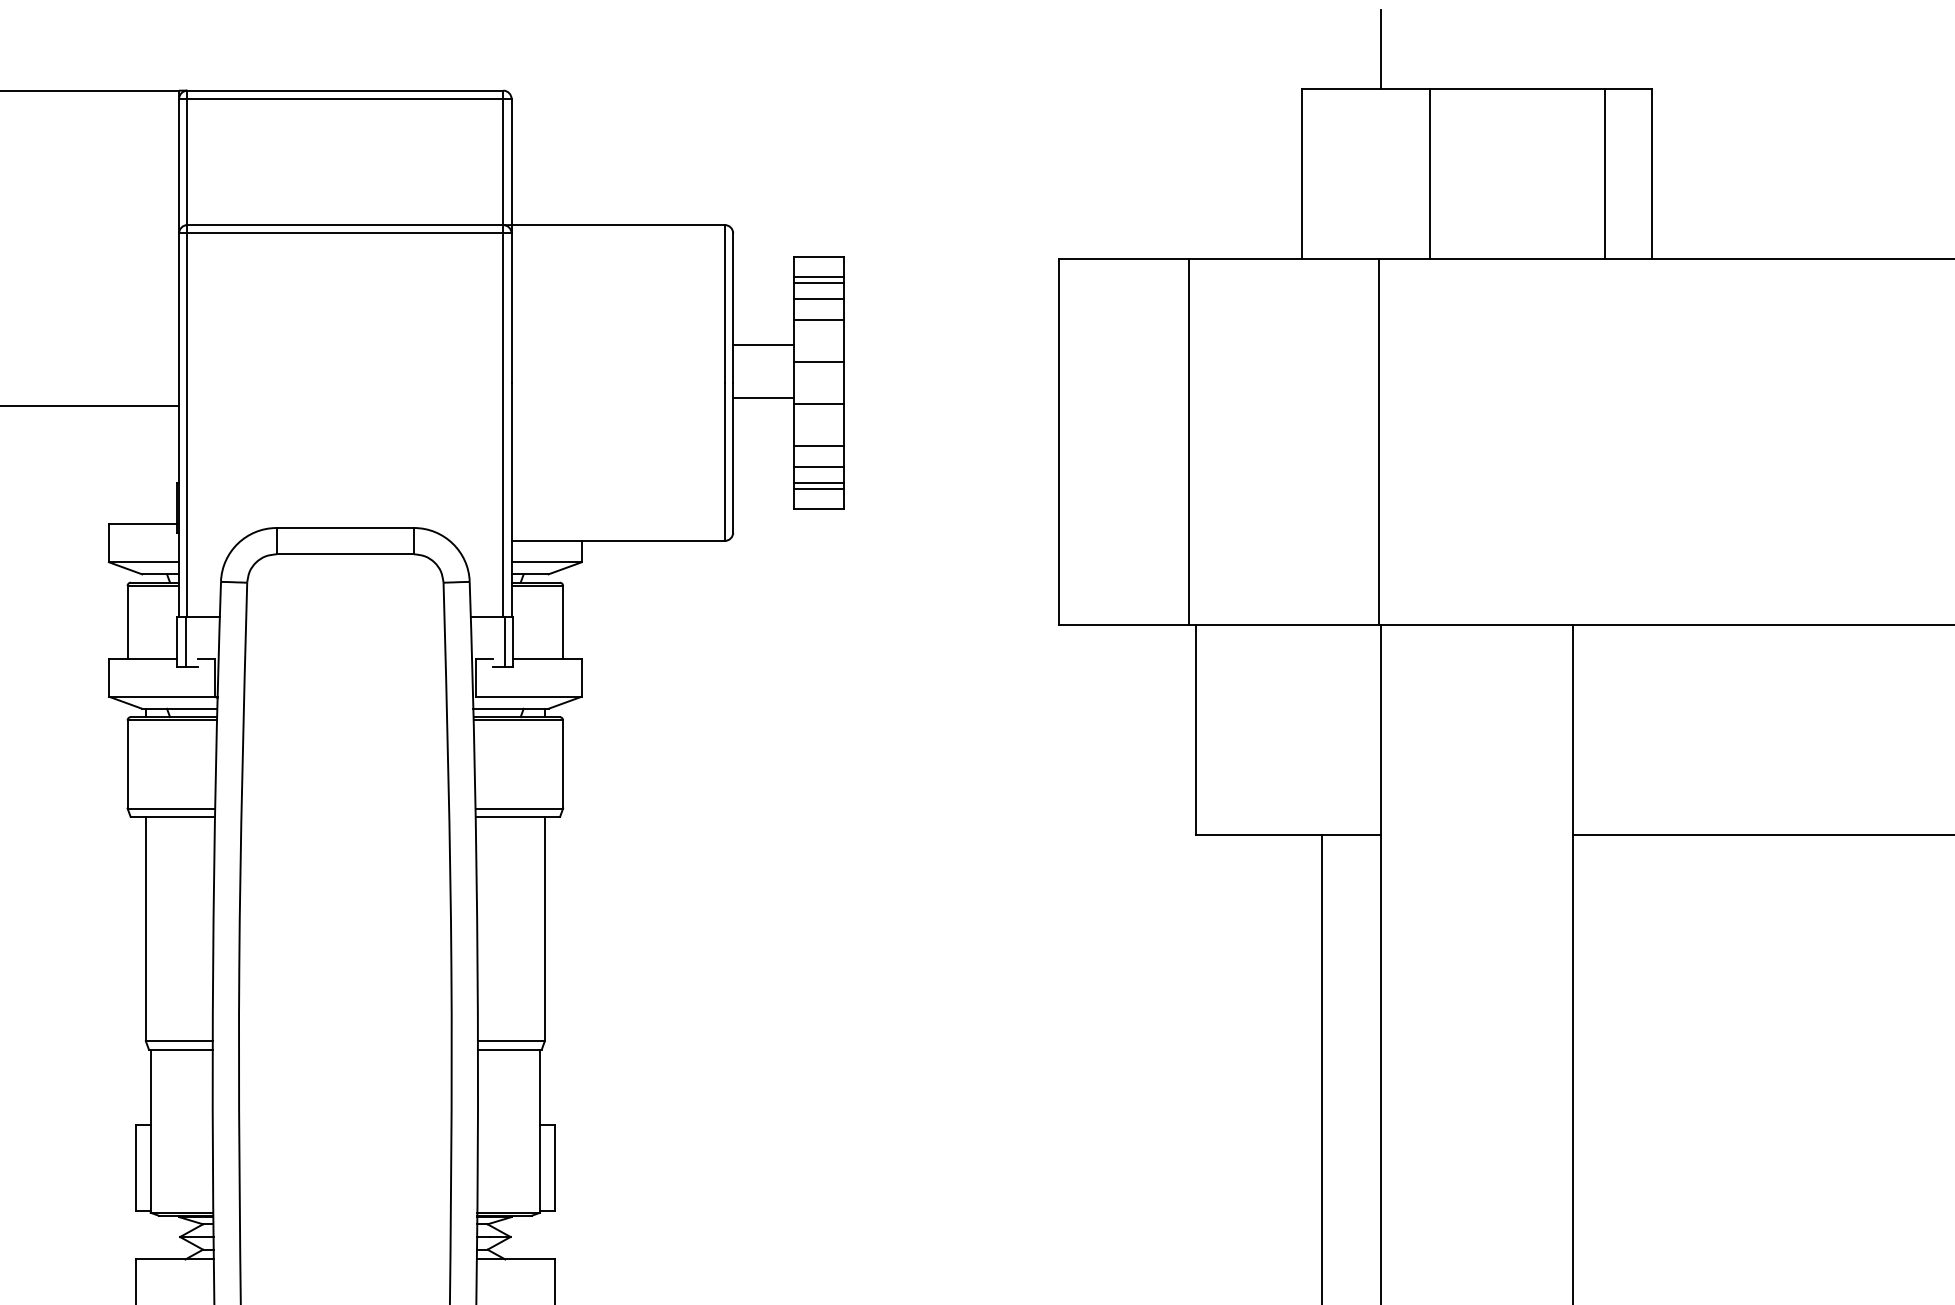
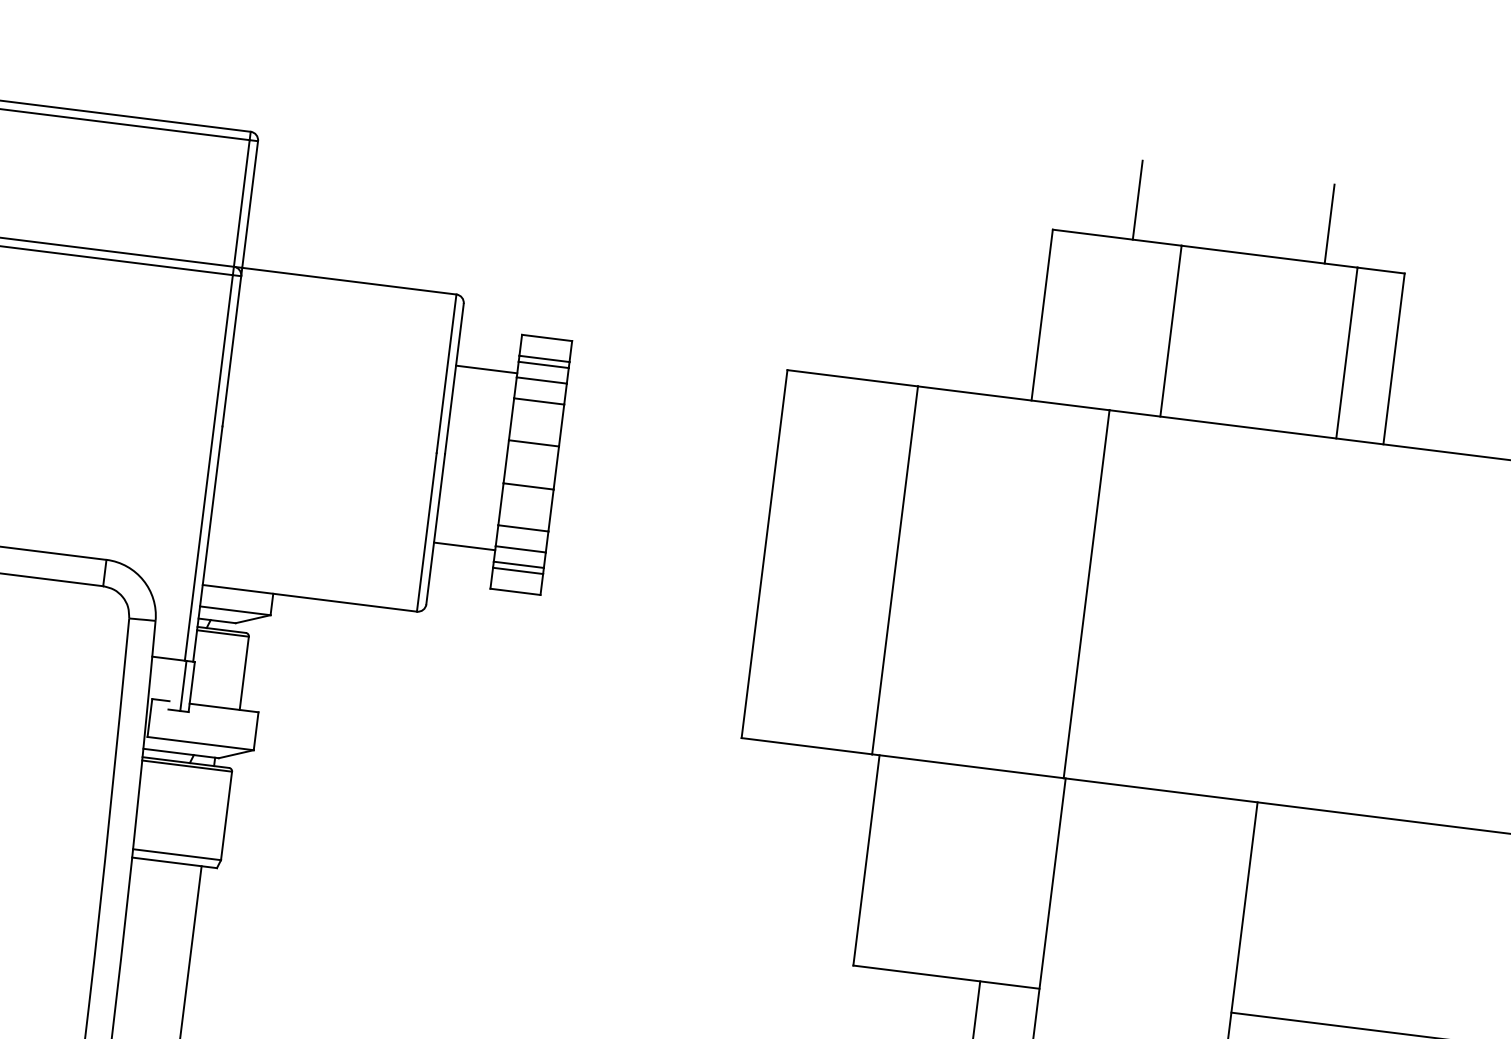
line: (1572, 49) -> (1329, 224), added
line: (763, 344) -> (486, 369), moved
line: (763, 398) -> (464, 546), moved

